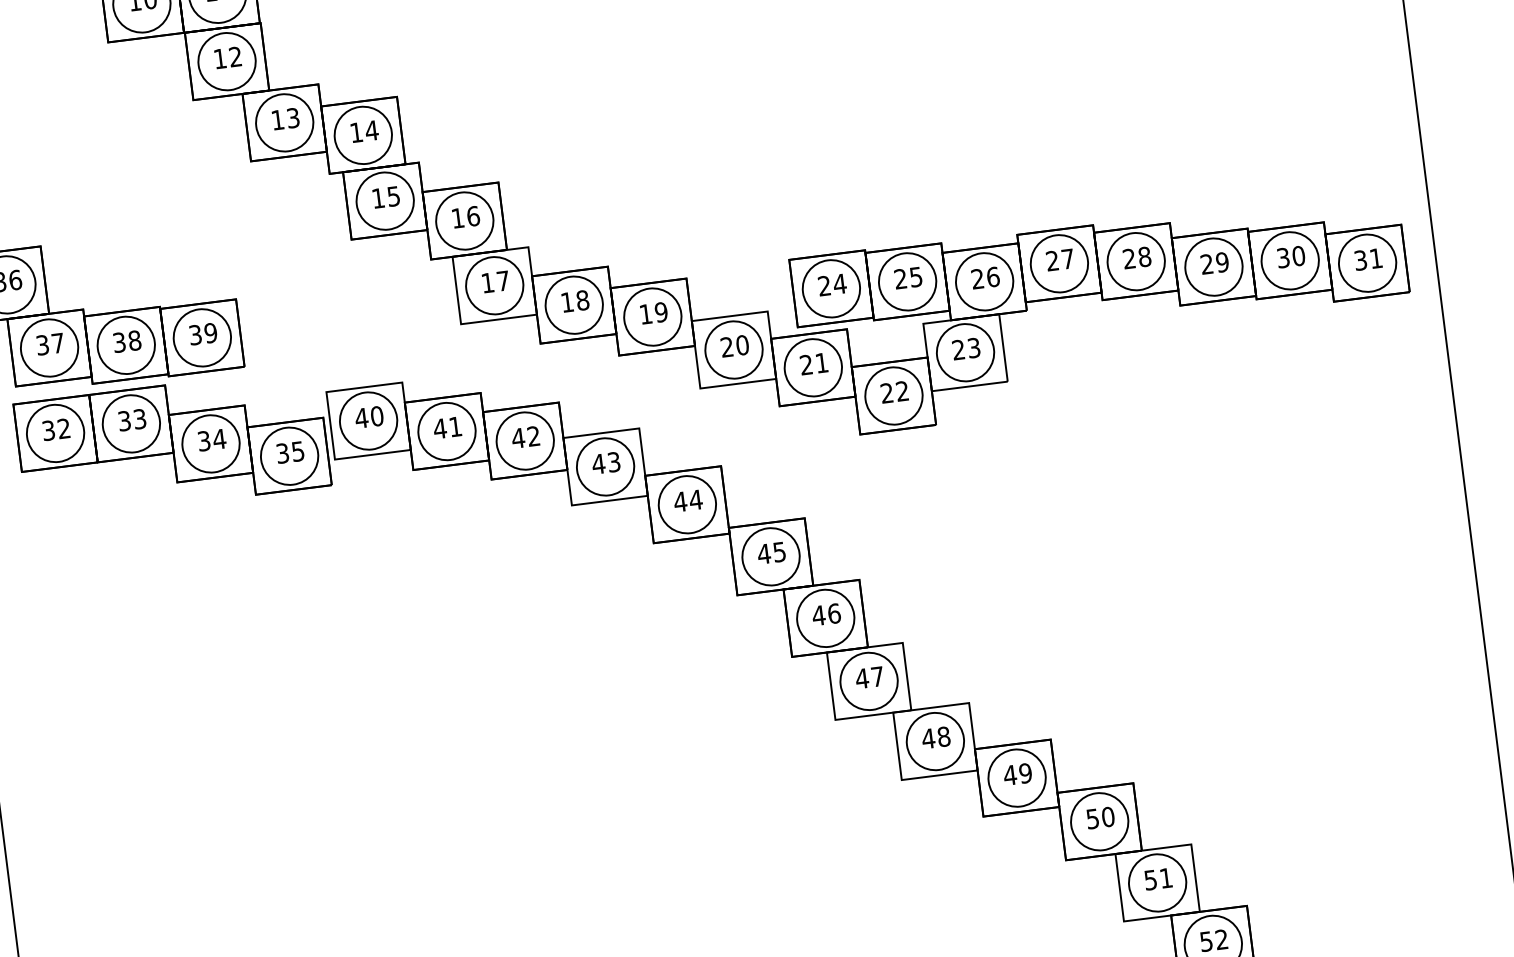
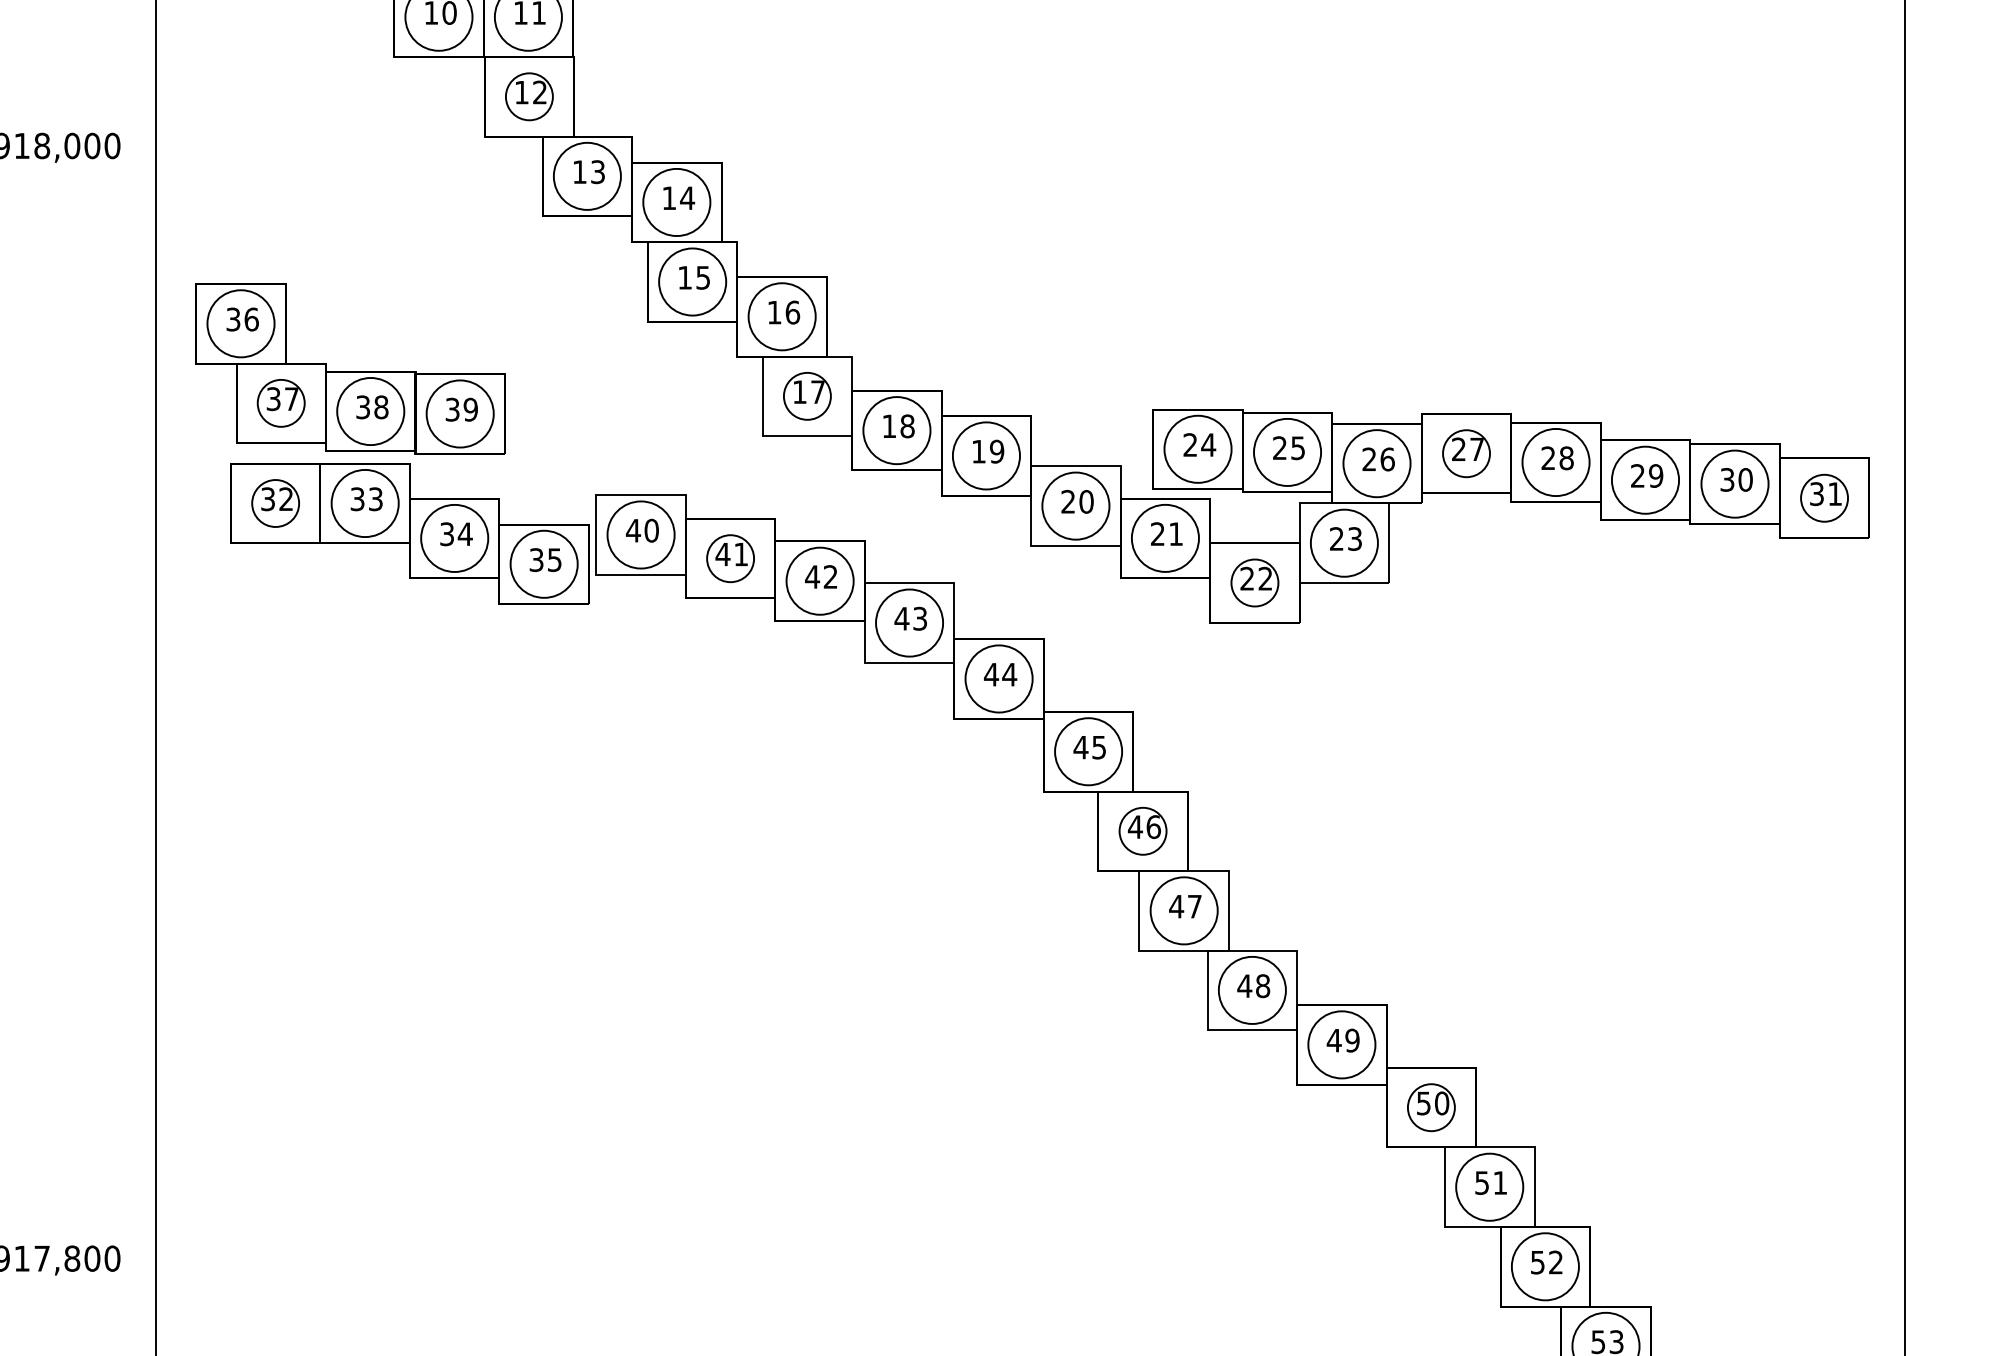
circle: (226, 61) -> (528, 96), size x0.7
circle: (1367, 262) -> (1824, 497), size x0.7
circle: (1059, 263) -> (1466, 453), size x0.7
circle: (493, 285) -> (806, 395), size x0.7
circle: (48, 347) -> (280, 402), size x0.7
circle: (893, 395) -> (1254, 582), size x0.7
circle: (446, 431) -> (730, 558), size x0.7
circle: (55, 433) -> (275, 503), size x0.7
circle: (825, 617) -> (1142, 830), size x0.7
circle: (1098, 821) -> (1430, 1107), size x0.7

